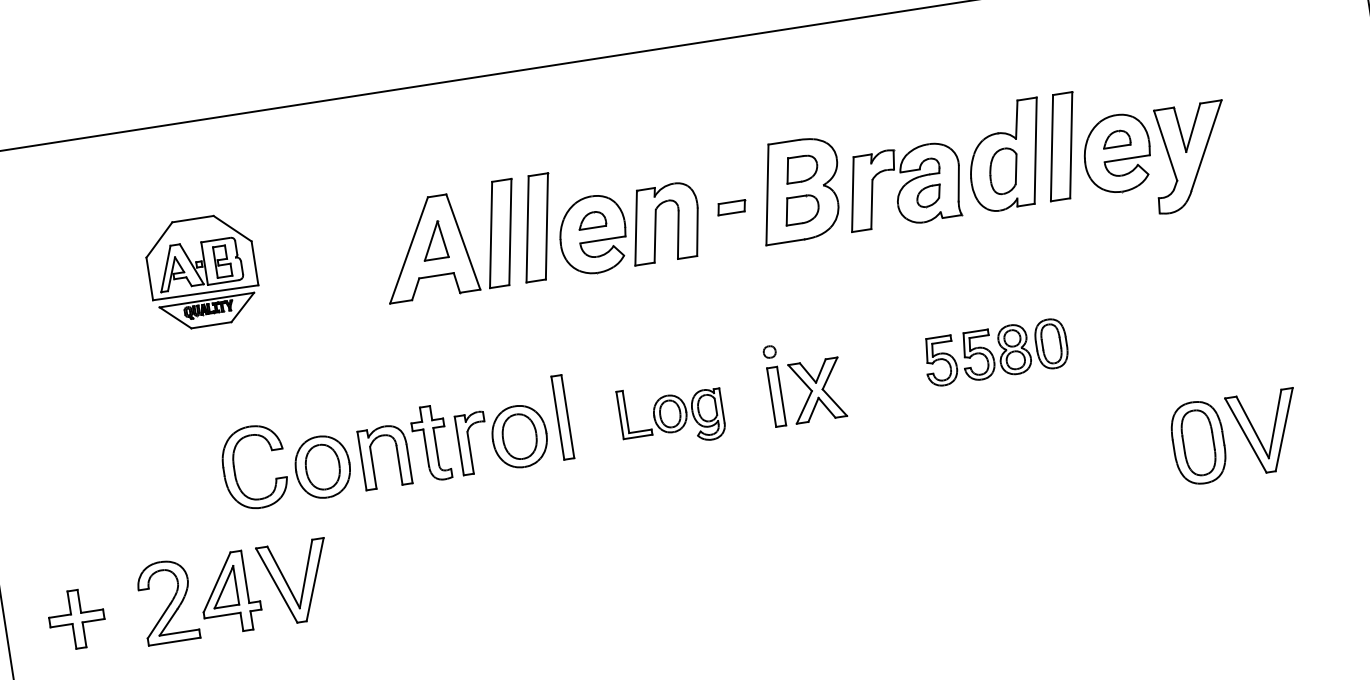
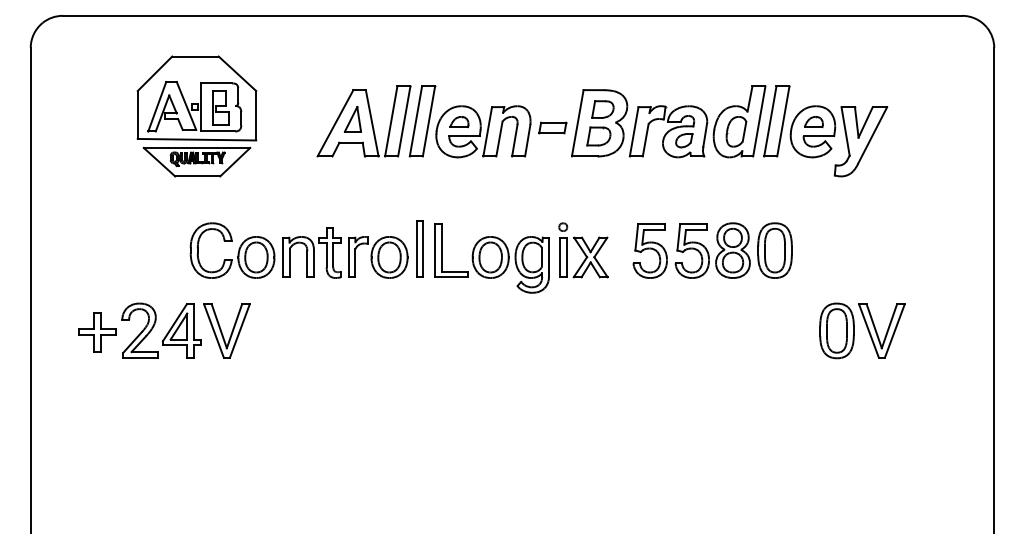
part: (731, 207) -> (552, 127), size x1.43
part: (201, 272) -> (196, 116), size x1.67
part: (995, 352) -> (712, 250), size x1.67
part: (670, 414) -> (491, 258), size x1.67
part: (76, 618) -> (97, 332), moved

